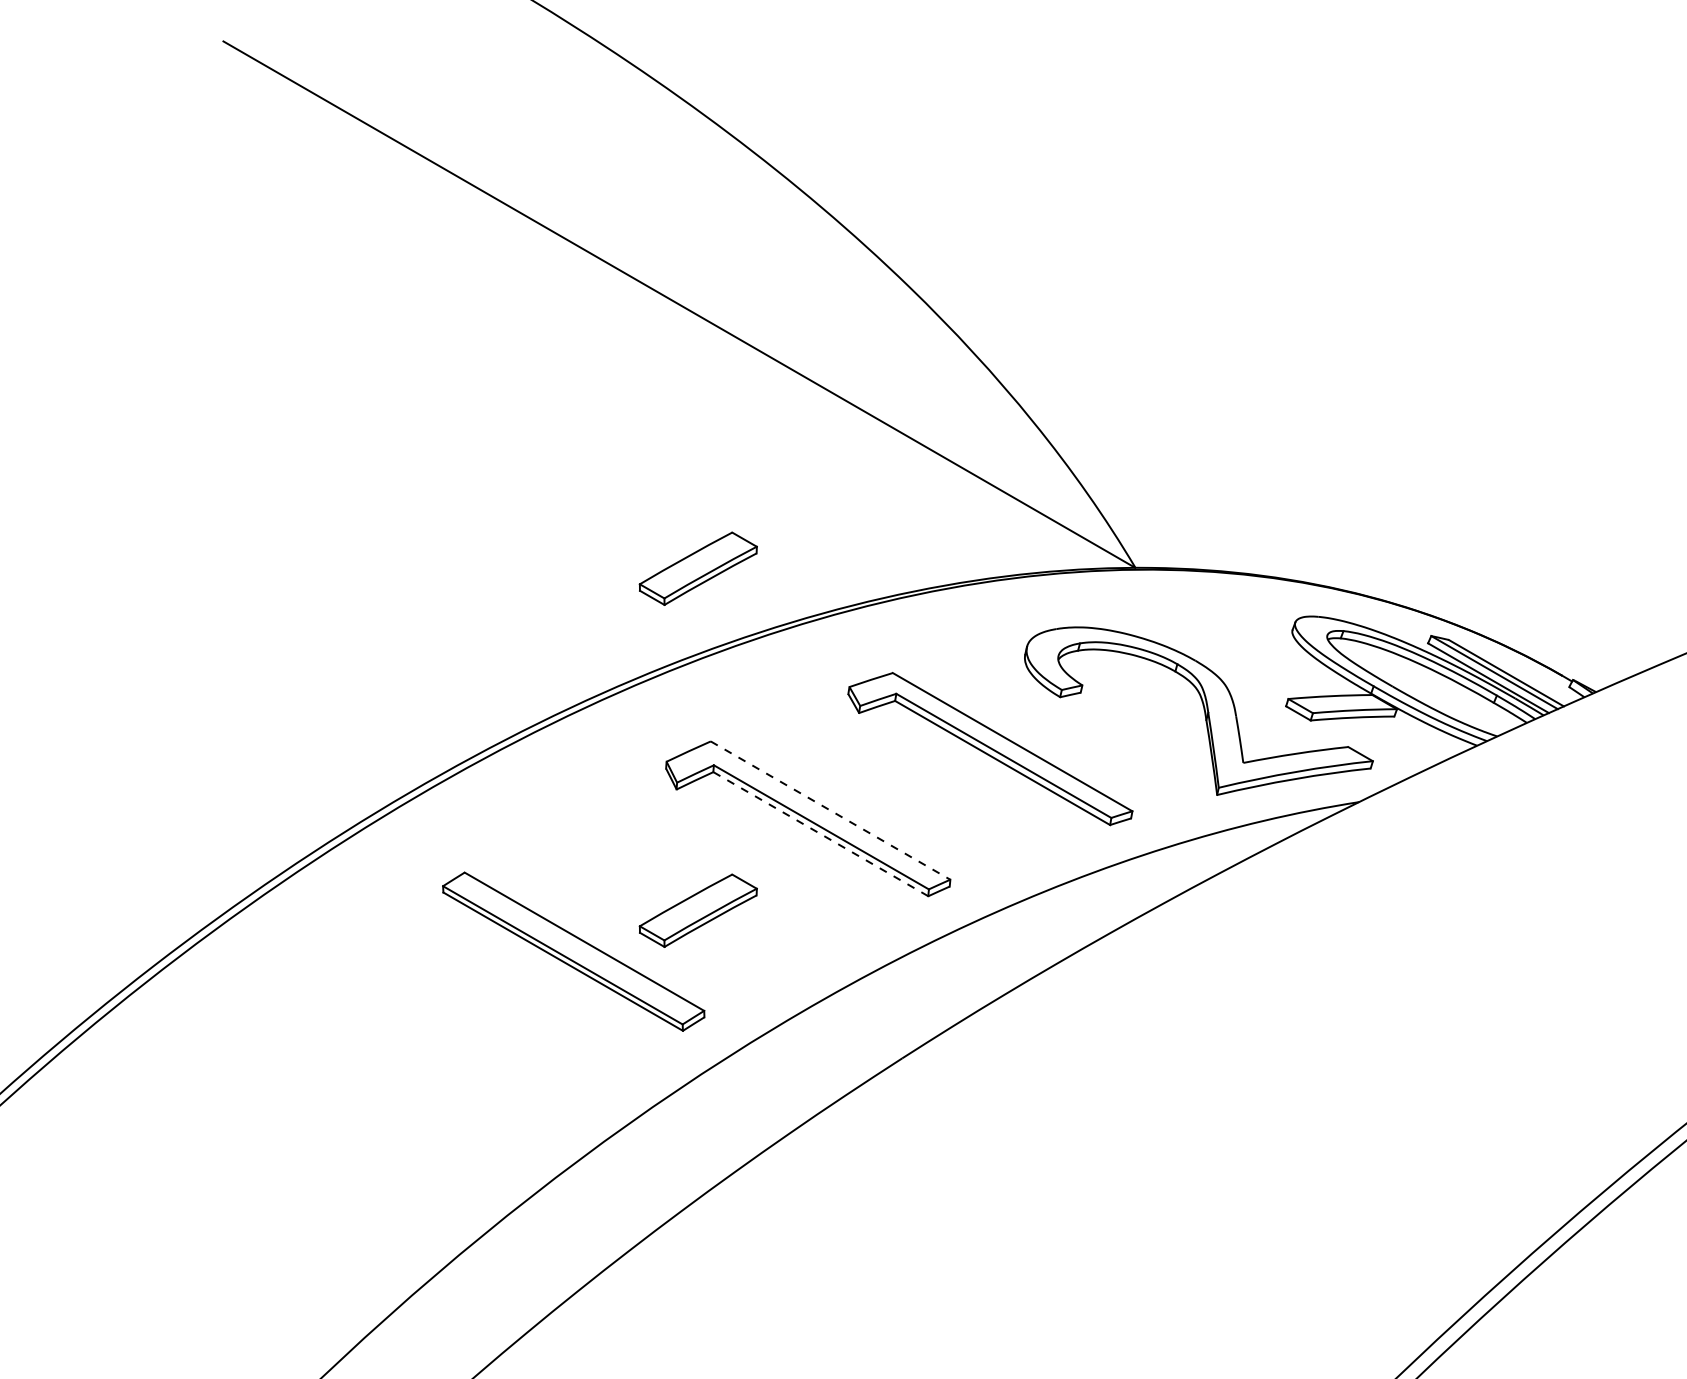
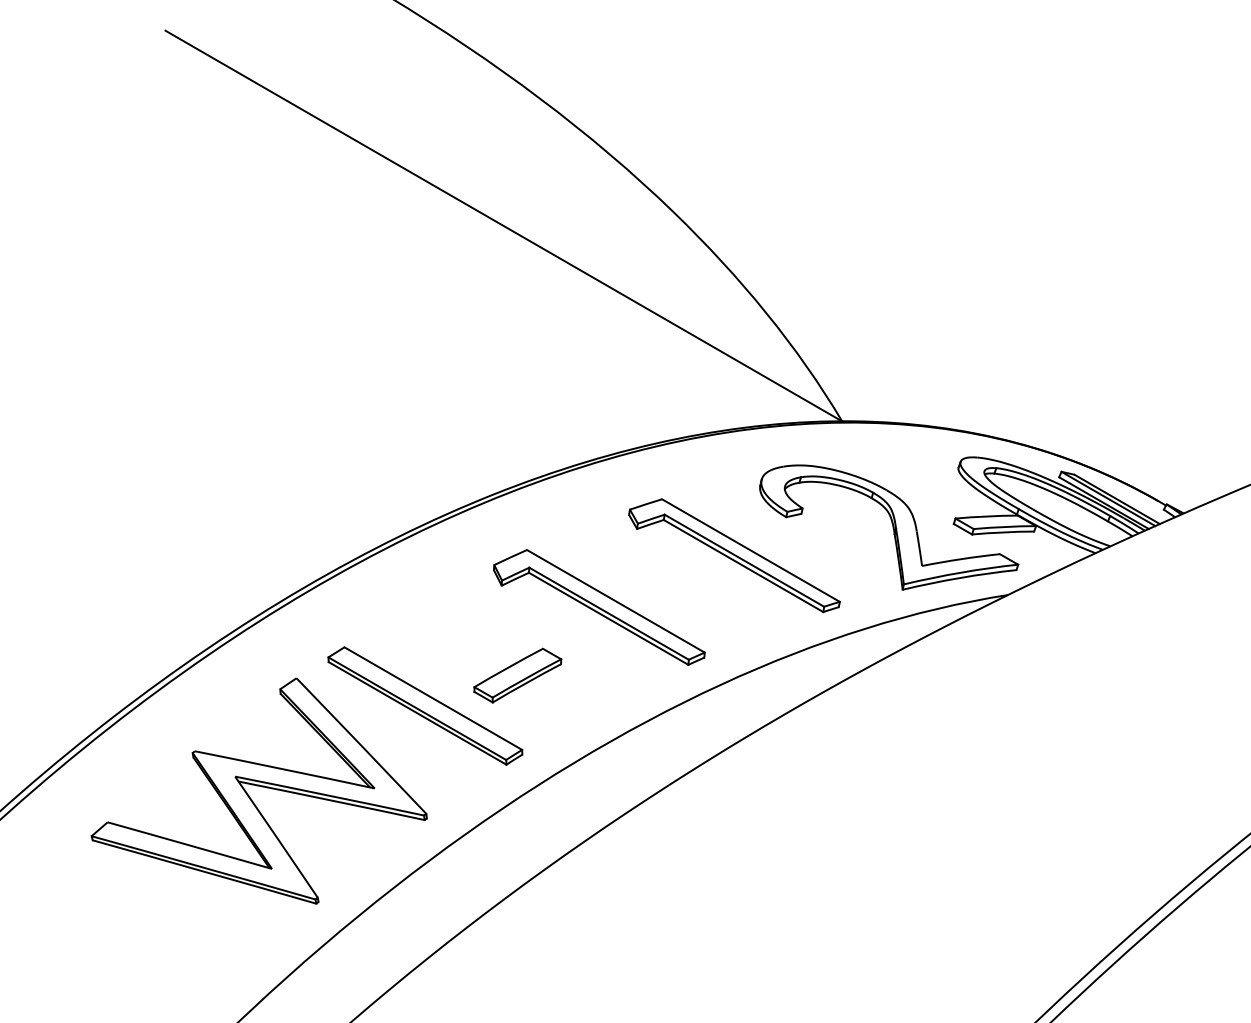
part: (697, 568) -> (517, 421), removed
line: (831, 810) -> (616, 601), dashed -> solid
line: (820, 833) -> (608, 618), dashed -> solid
part: (350, 1060) -> (259, 786), added

